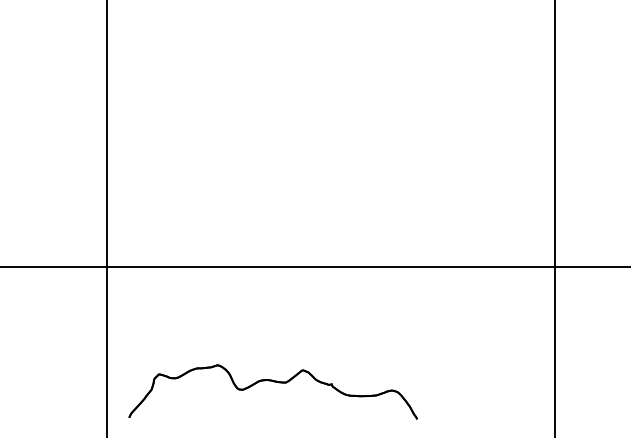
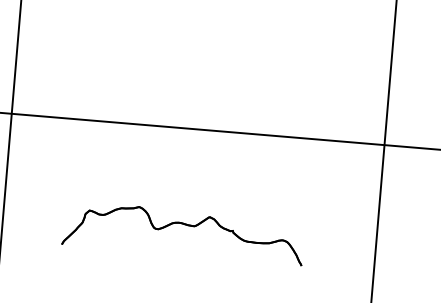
part: (273, 382) -> (184, 225), moved

